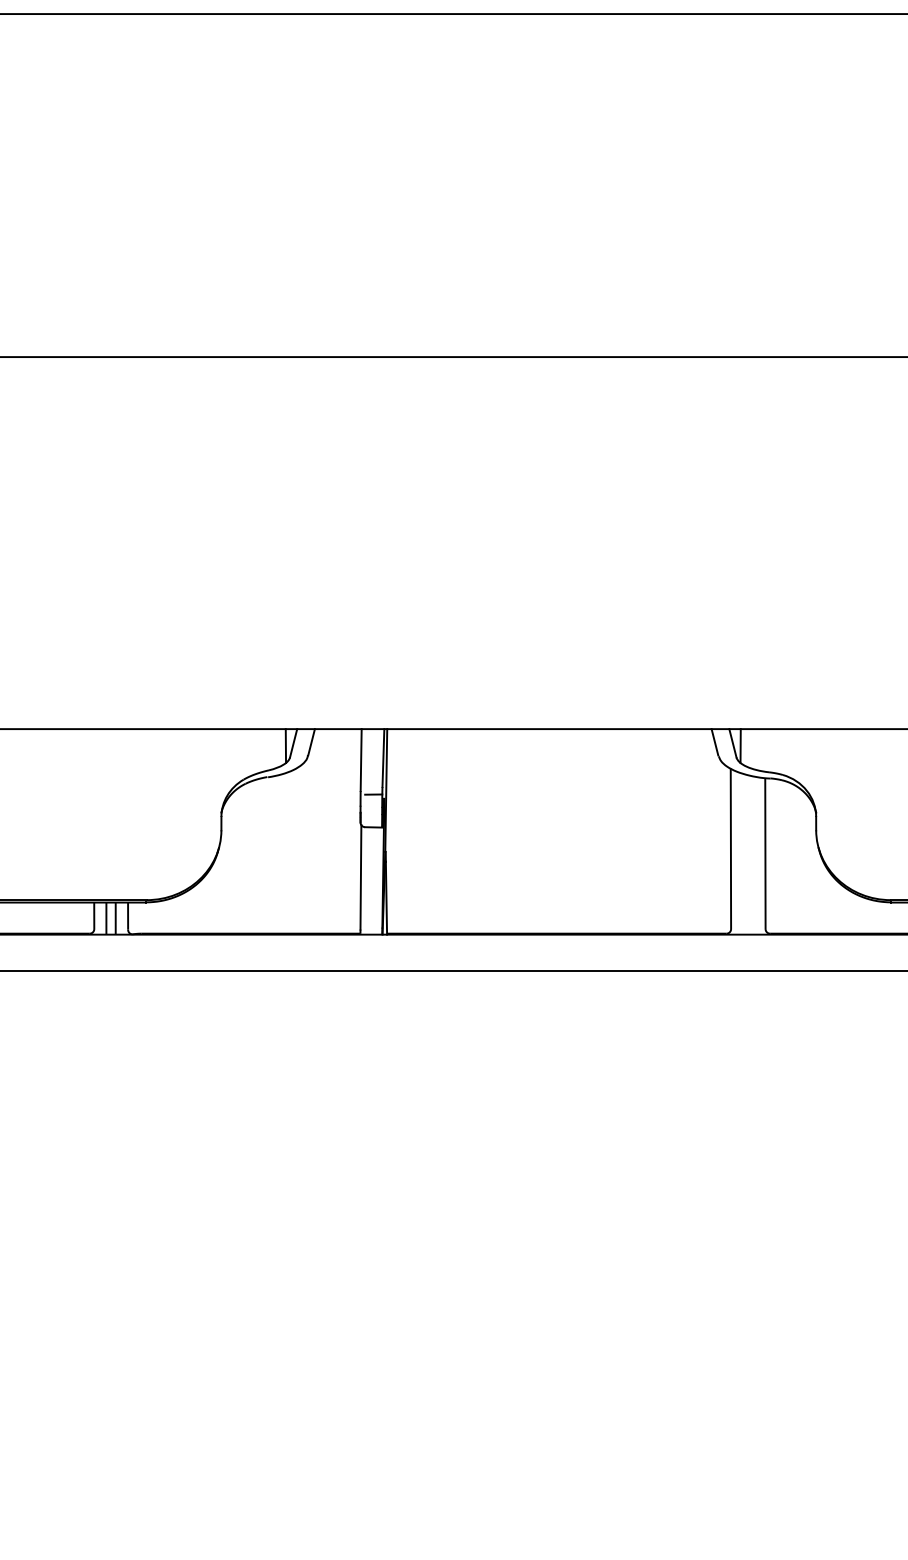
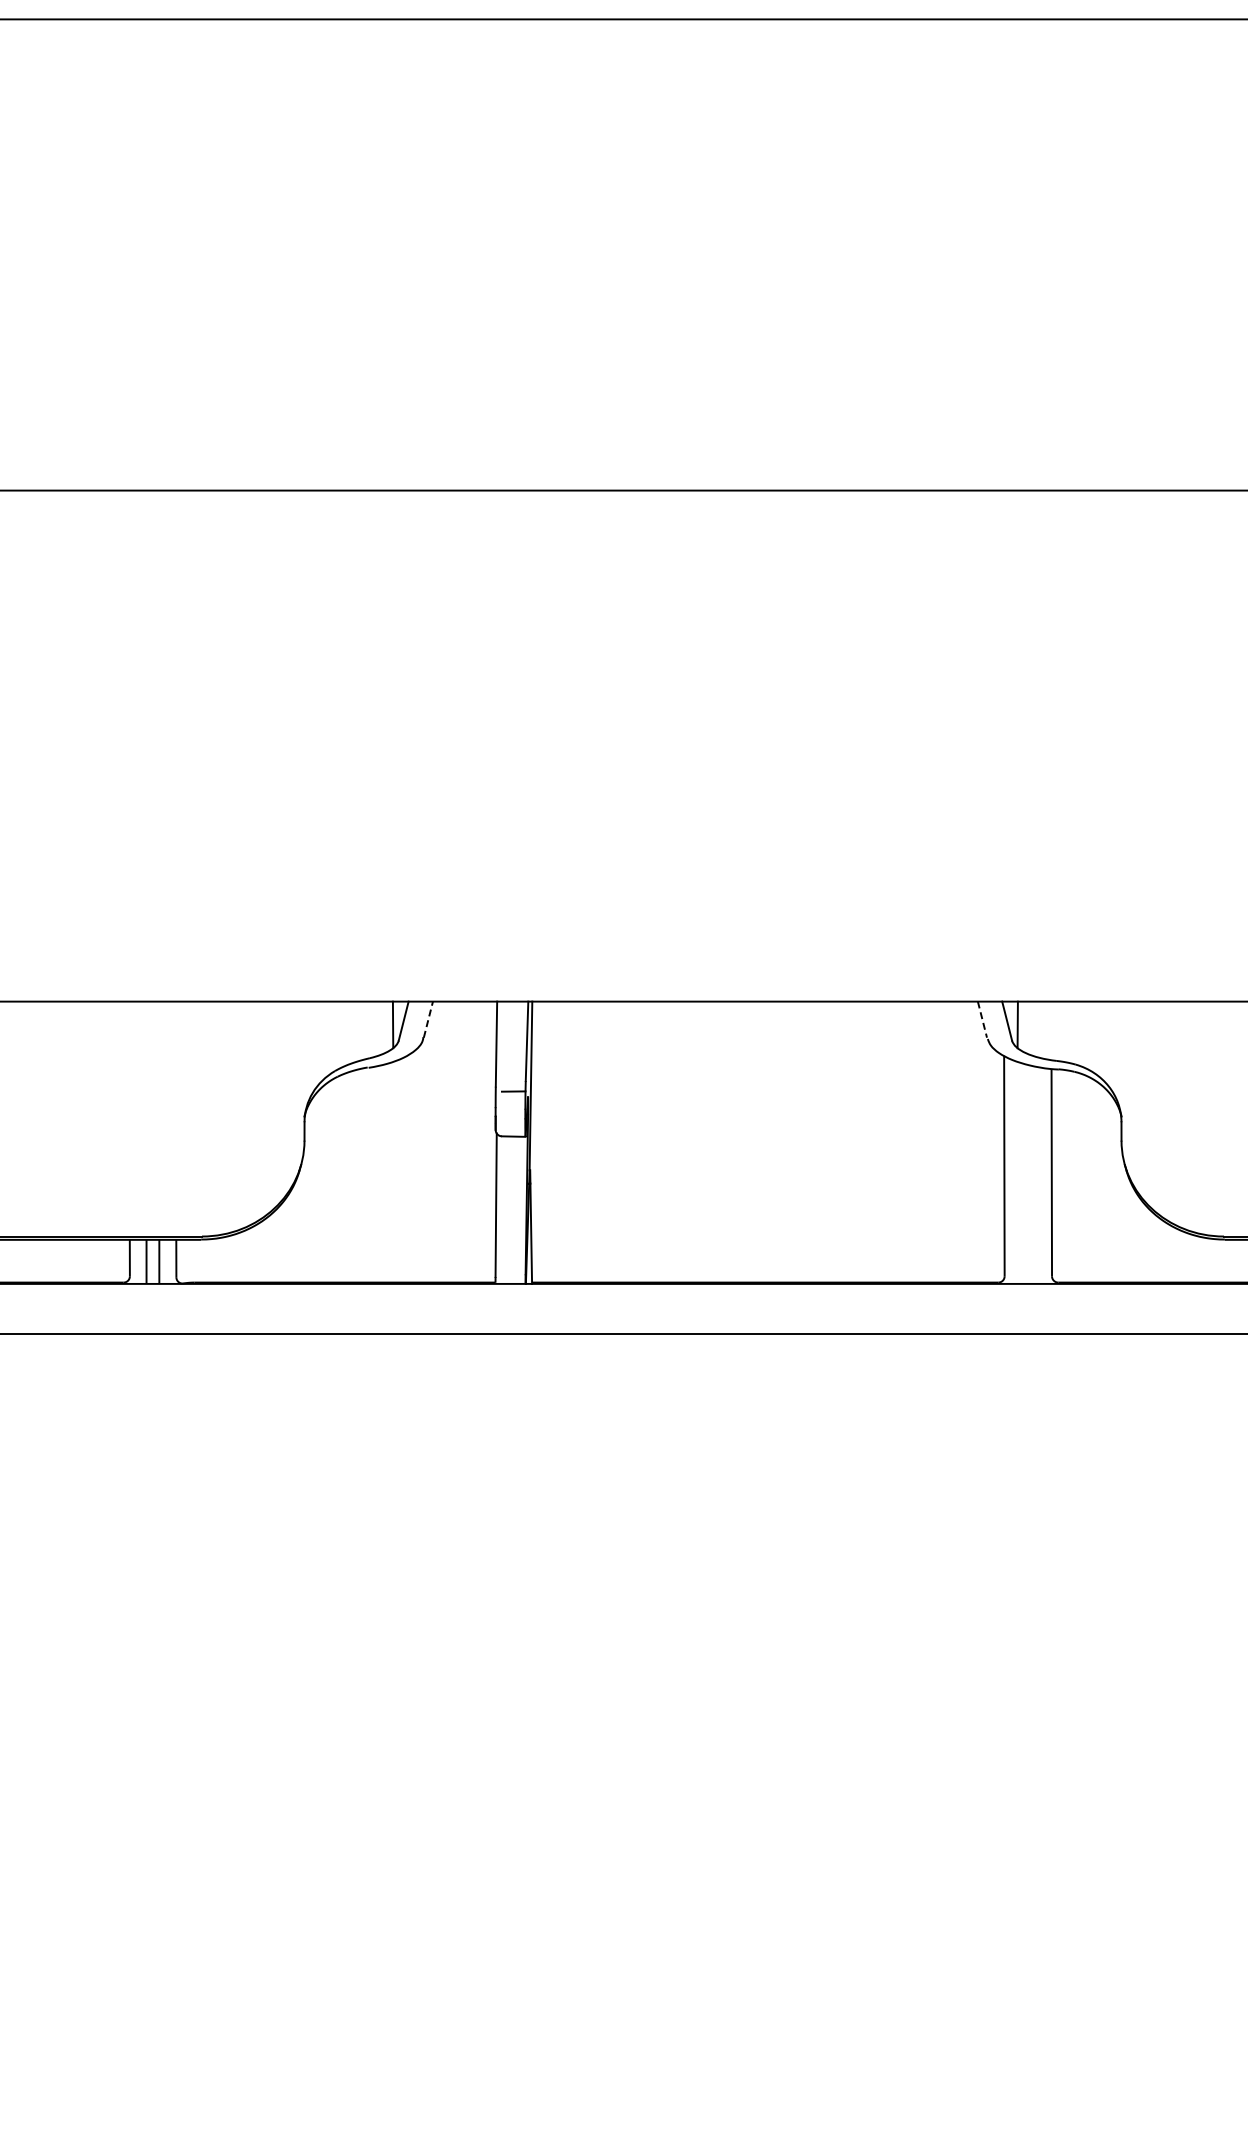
line: (311, 742) -> (428, 1019), solid -> dashed
line: (714, 742) -> (982, 1019), solid -> dashed

